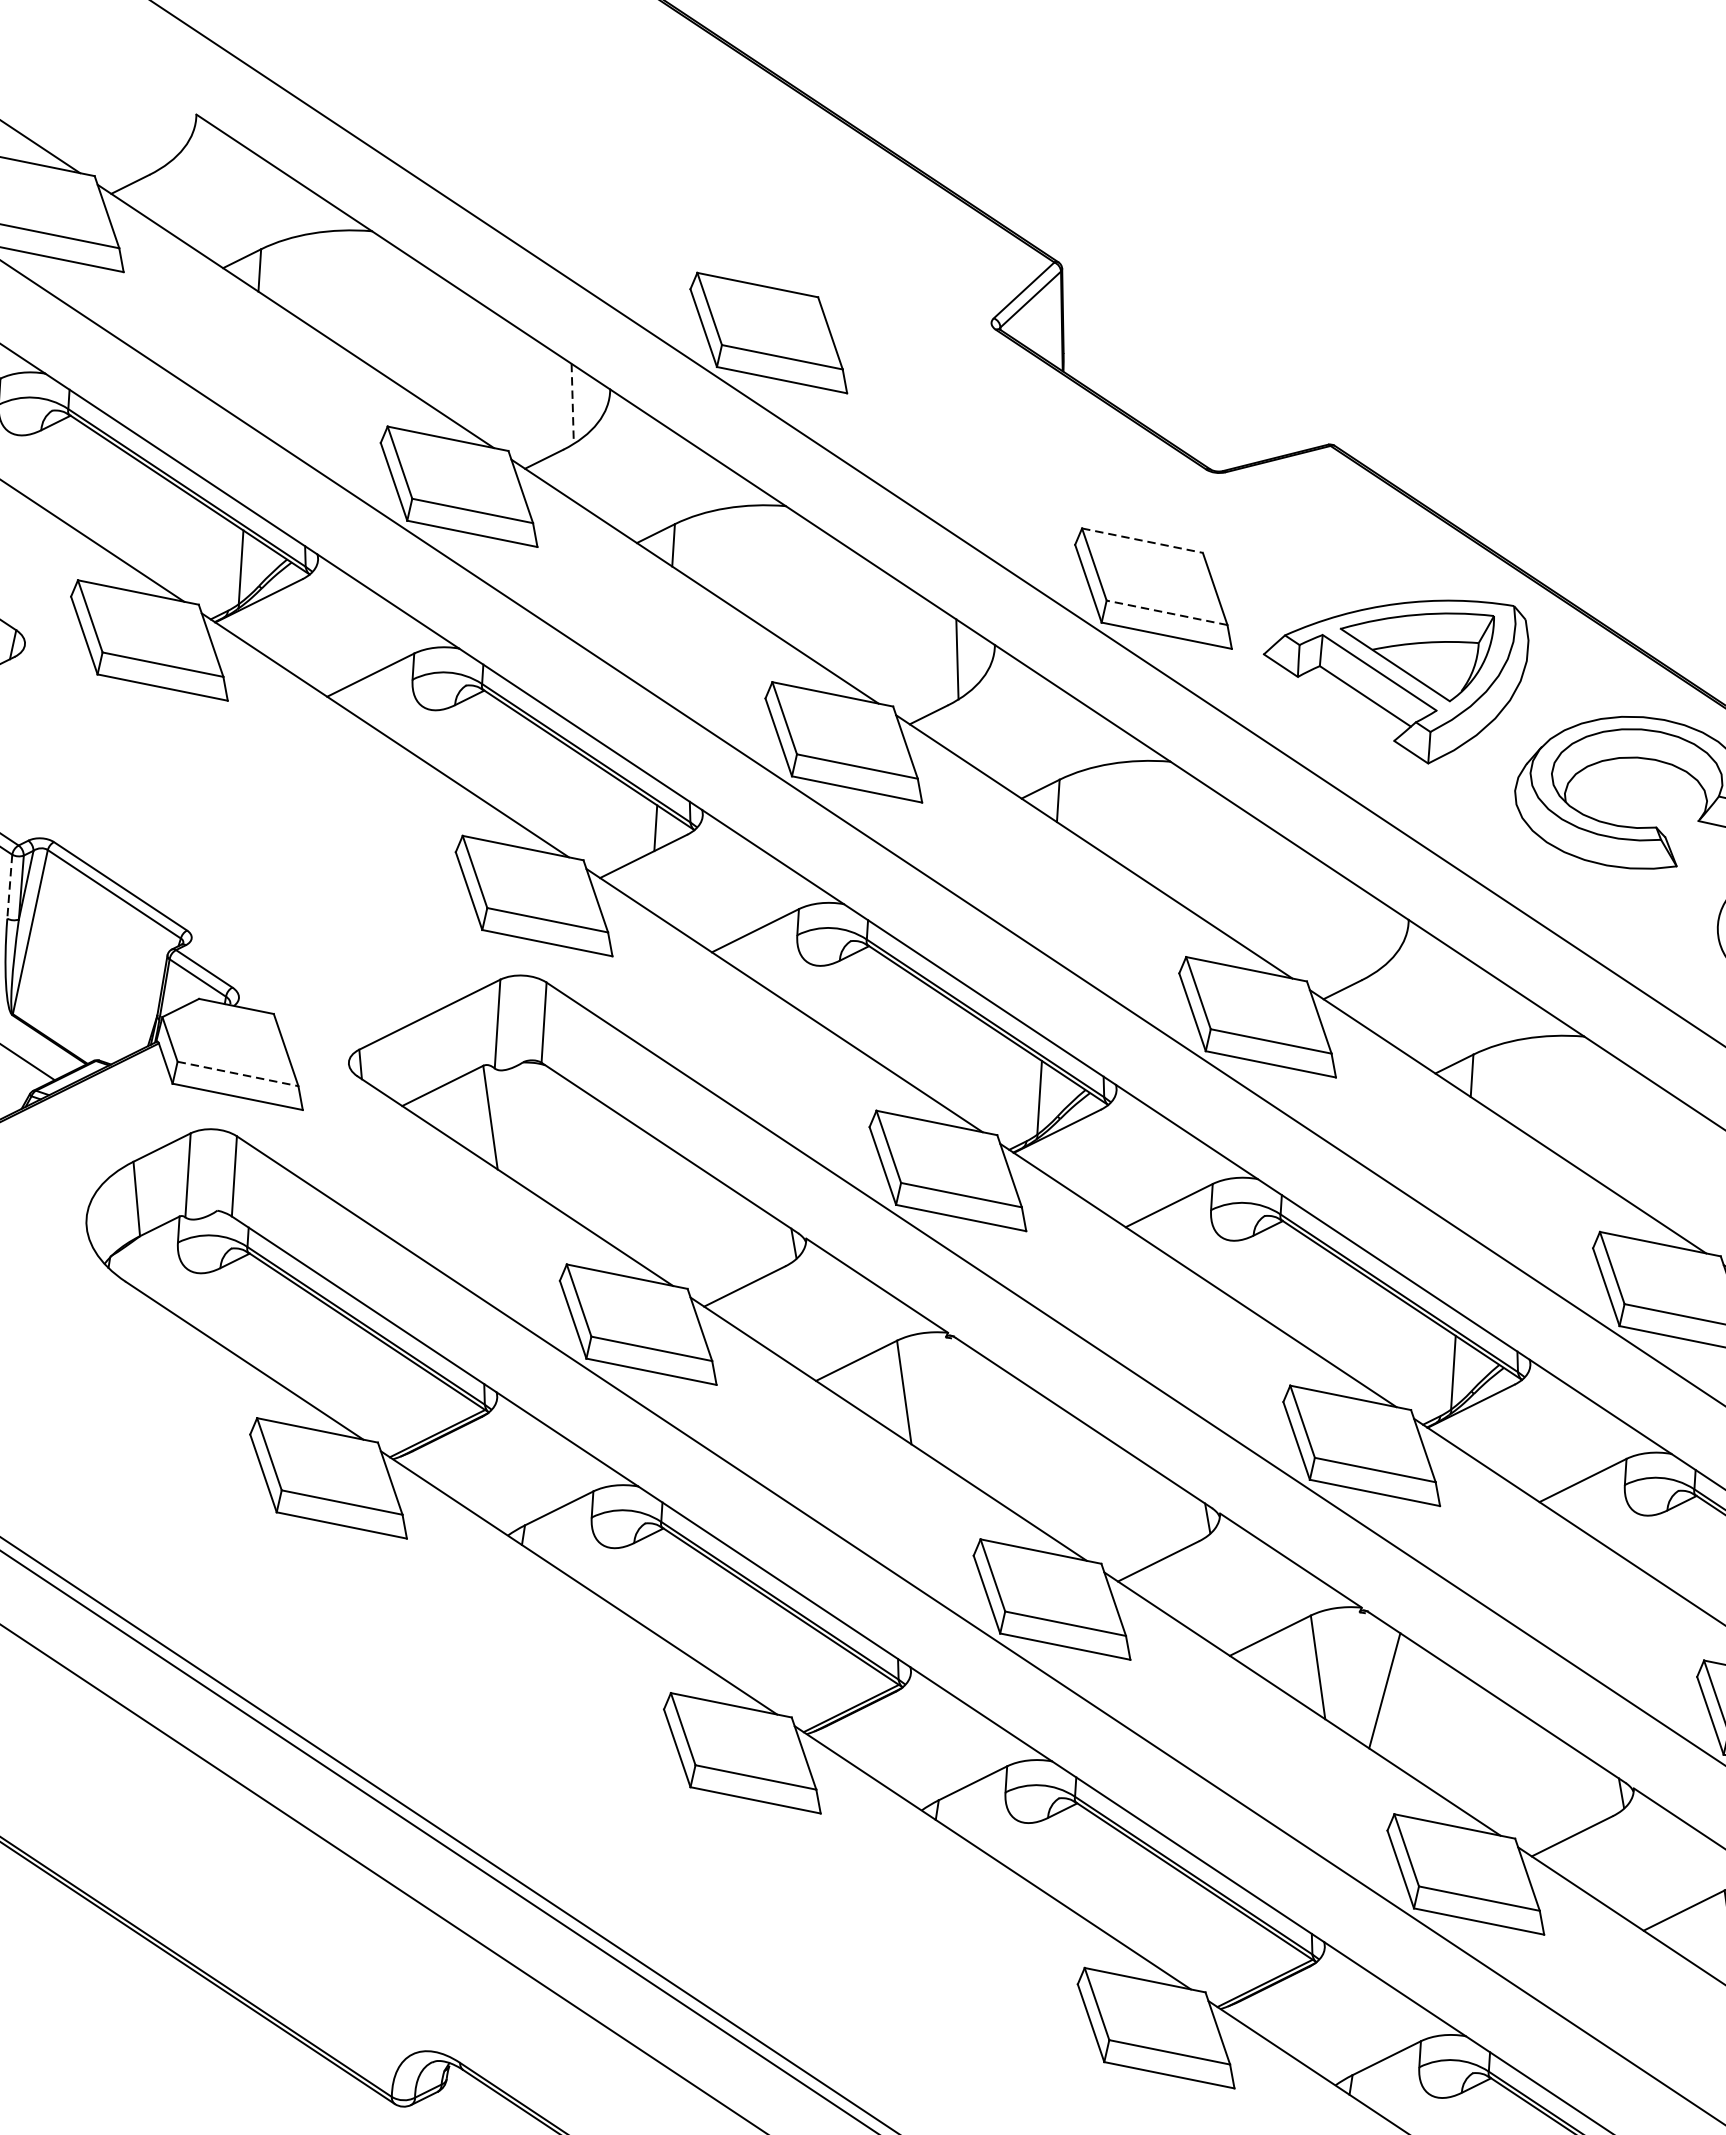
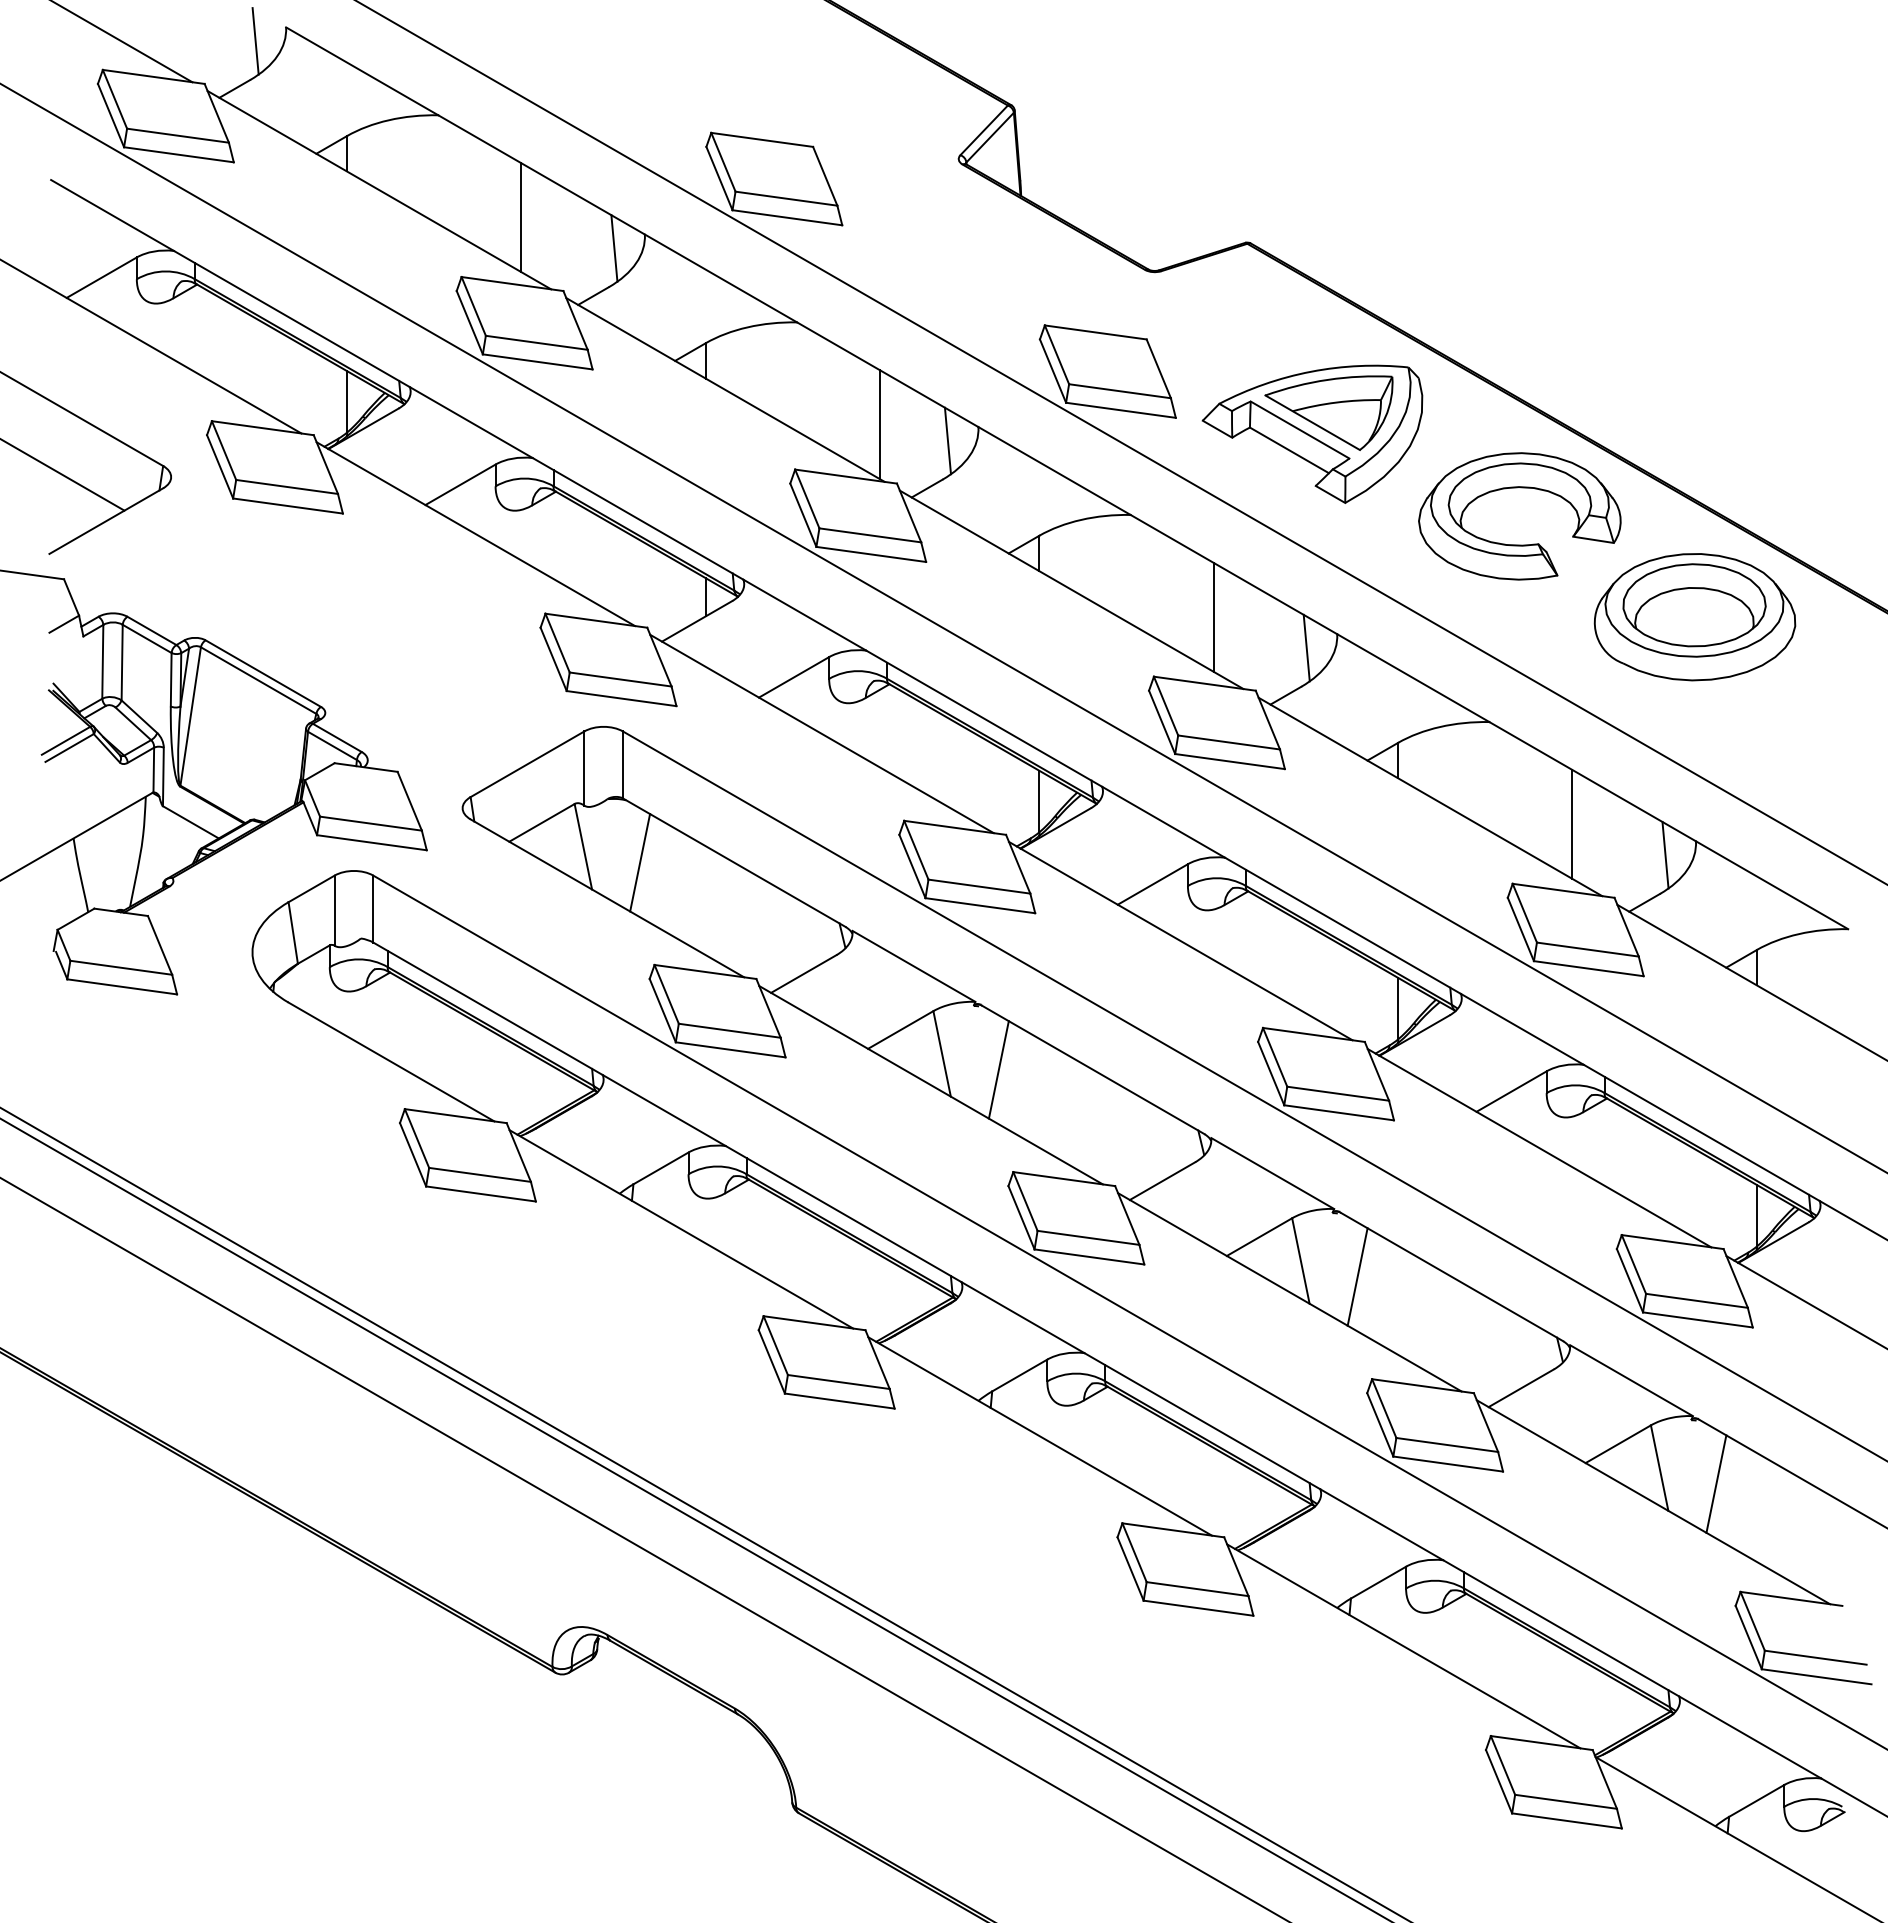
line: (158, 129) -> (255, 41), added
line: (463, 359) -> (521, 217), added
line: (572, 403) -> (614, 248), dashed -> solid
line: (1143, 540) -> (1096, 332), dashed -> solid
line: (1166, 613) -> (1119, 391), dashed -> solid
line: (877, 634) -> (880, 424), added
line: (10, 886) -> (171, 679), dashed -> solid
line: (1262, 889) -> (1213, 616), added
line: (1370, 933) -> (1306, 647), added
line: (238, 1073) -> (371, 823), dashed -> solid
line: (557, 1140) -> (640, 862), added
line: (1676, 1164) -> (1572, 823), added
line: (970, 1415) -> (998, 1069), added

